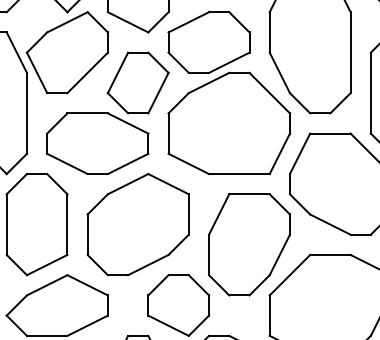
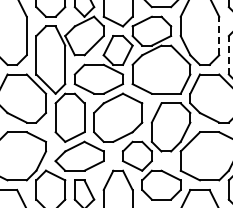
line: (351, 51) -> (219, 35), solid -> dashed
line: (370, 91) -> (228, 54), solid -> dashed

